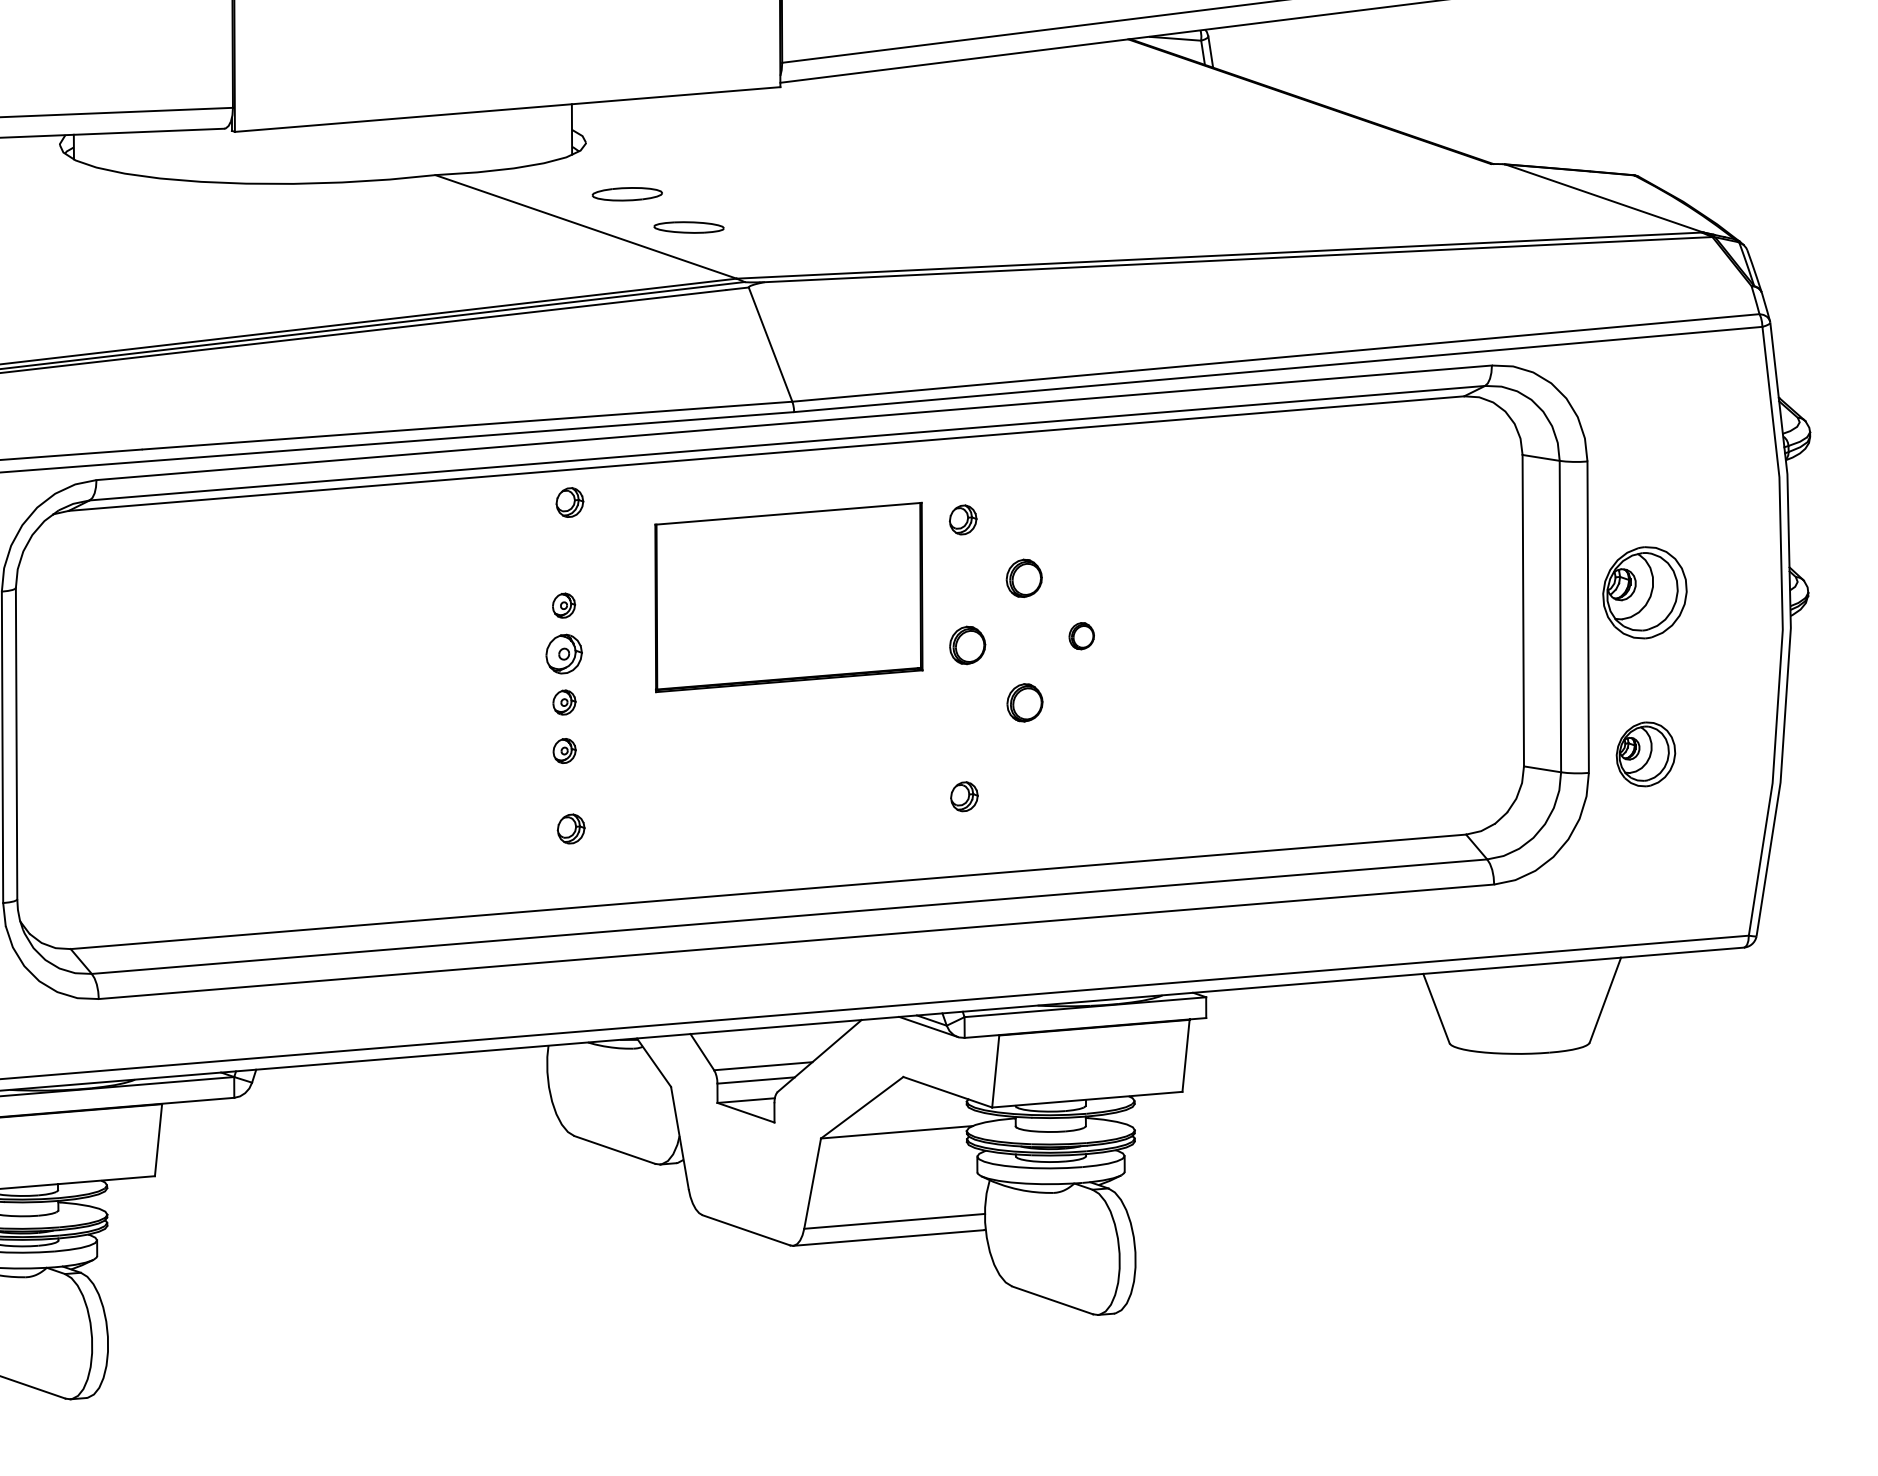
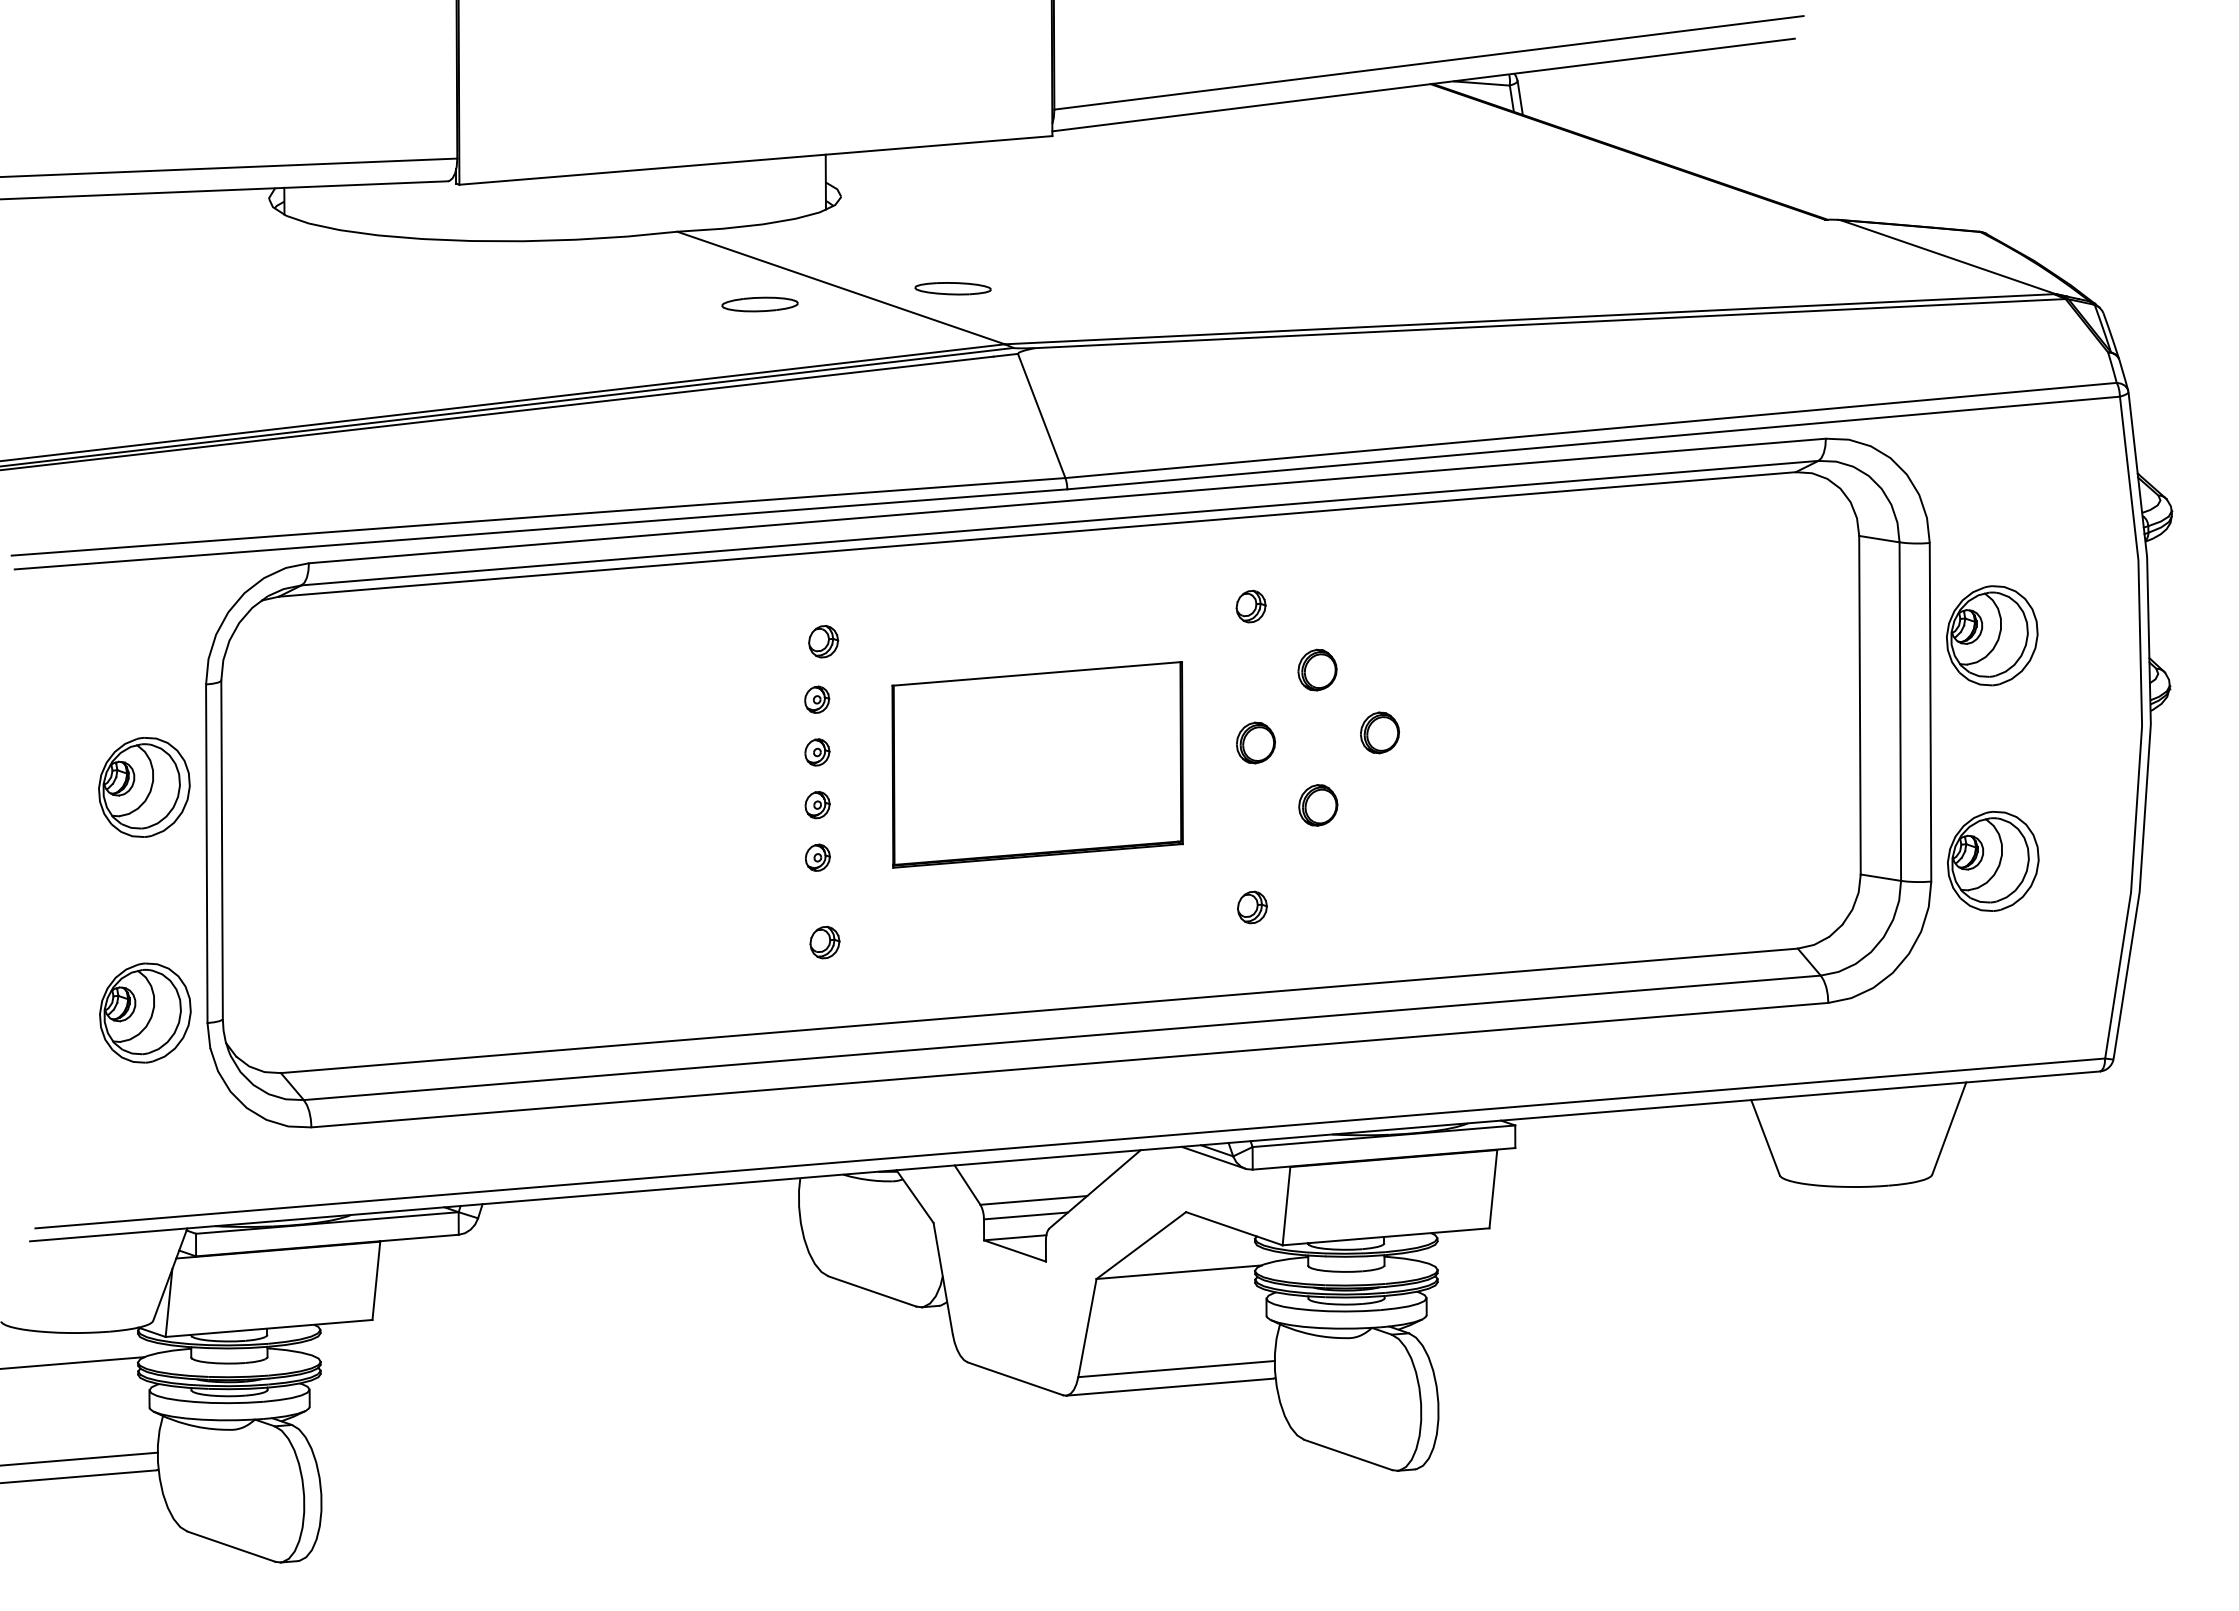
part: (626, 194) -> (759, 304), moved
part: (569, 502) -> (823, 641), moved
part: (1645, 592) -> (1992, 635), moved
part: (788, 597) -> (1037, 764), moved
part: (1081, 635) -> (1379, 732), size x1.43
part: (564, 654) -> (817, 752), size x0.62
part: (1646, 754) -> (1993, 861), size x1.43

